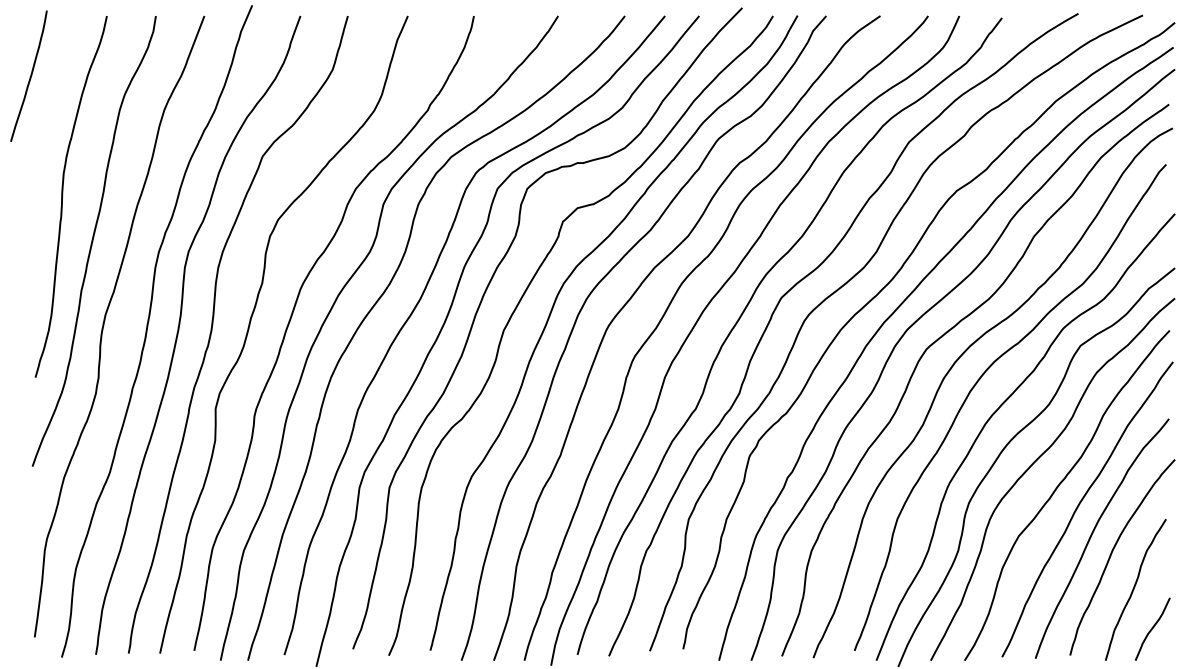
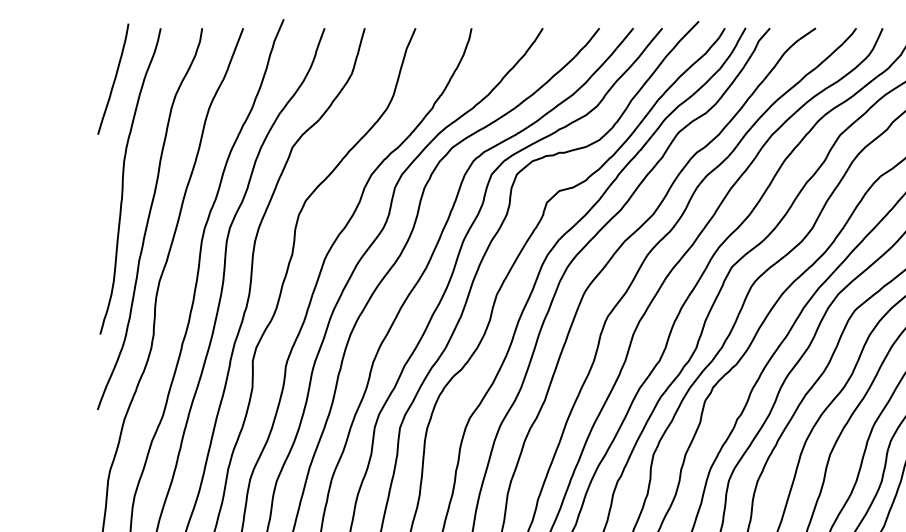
curve: (30, 75) -> (114, 78), moved

